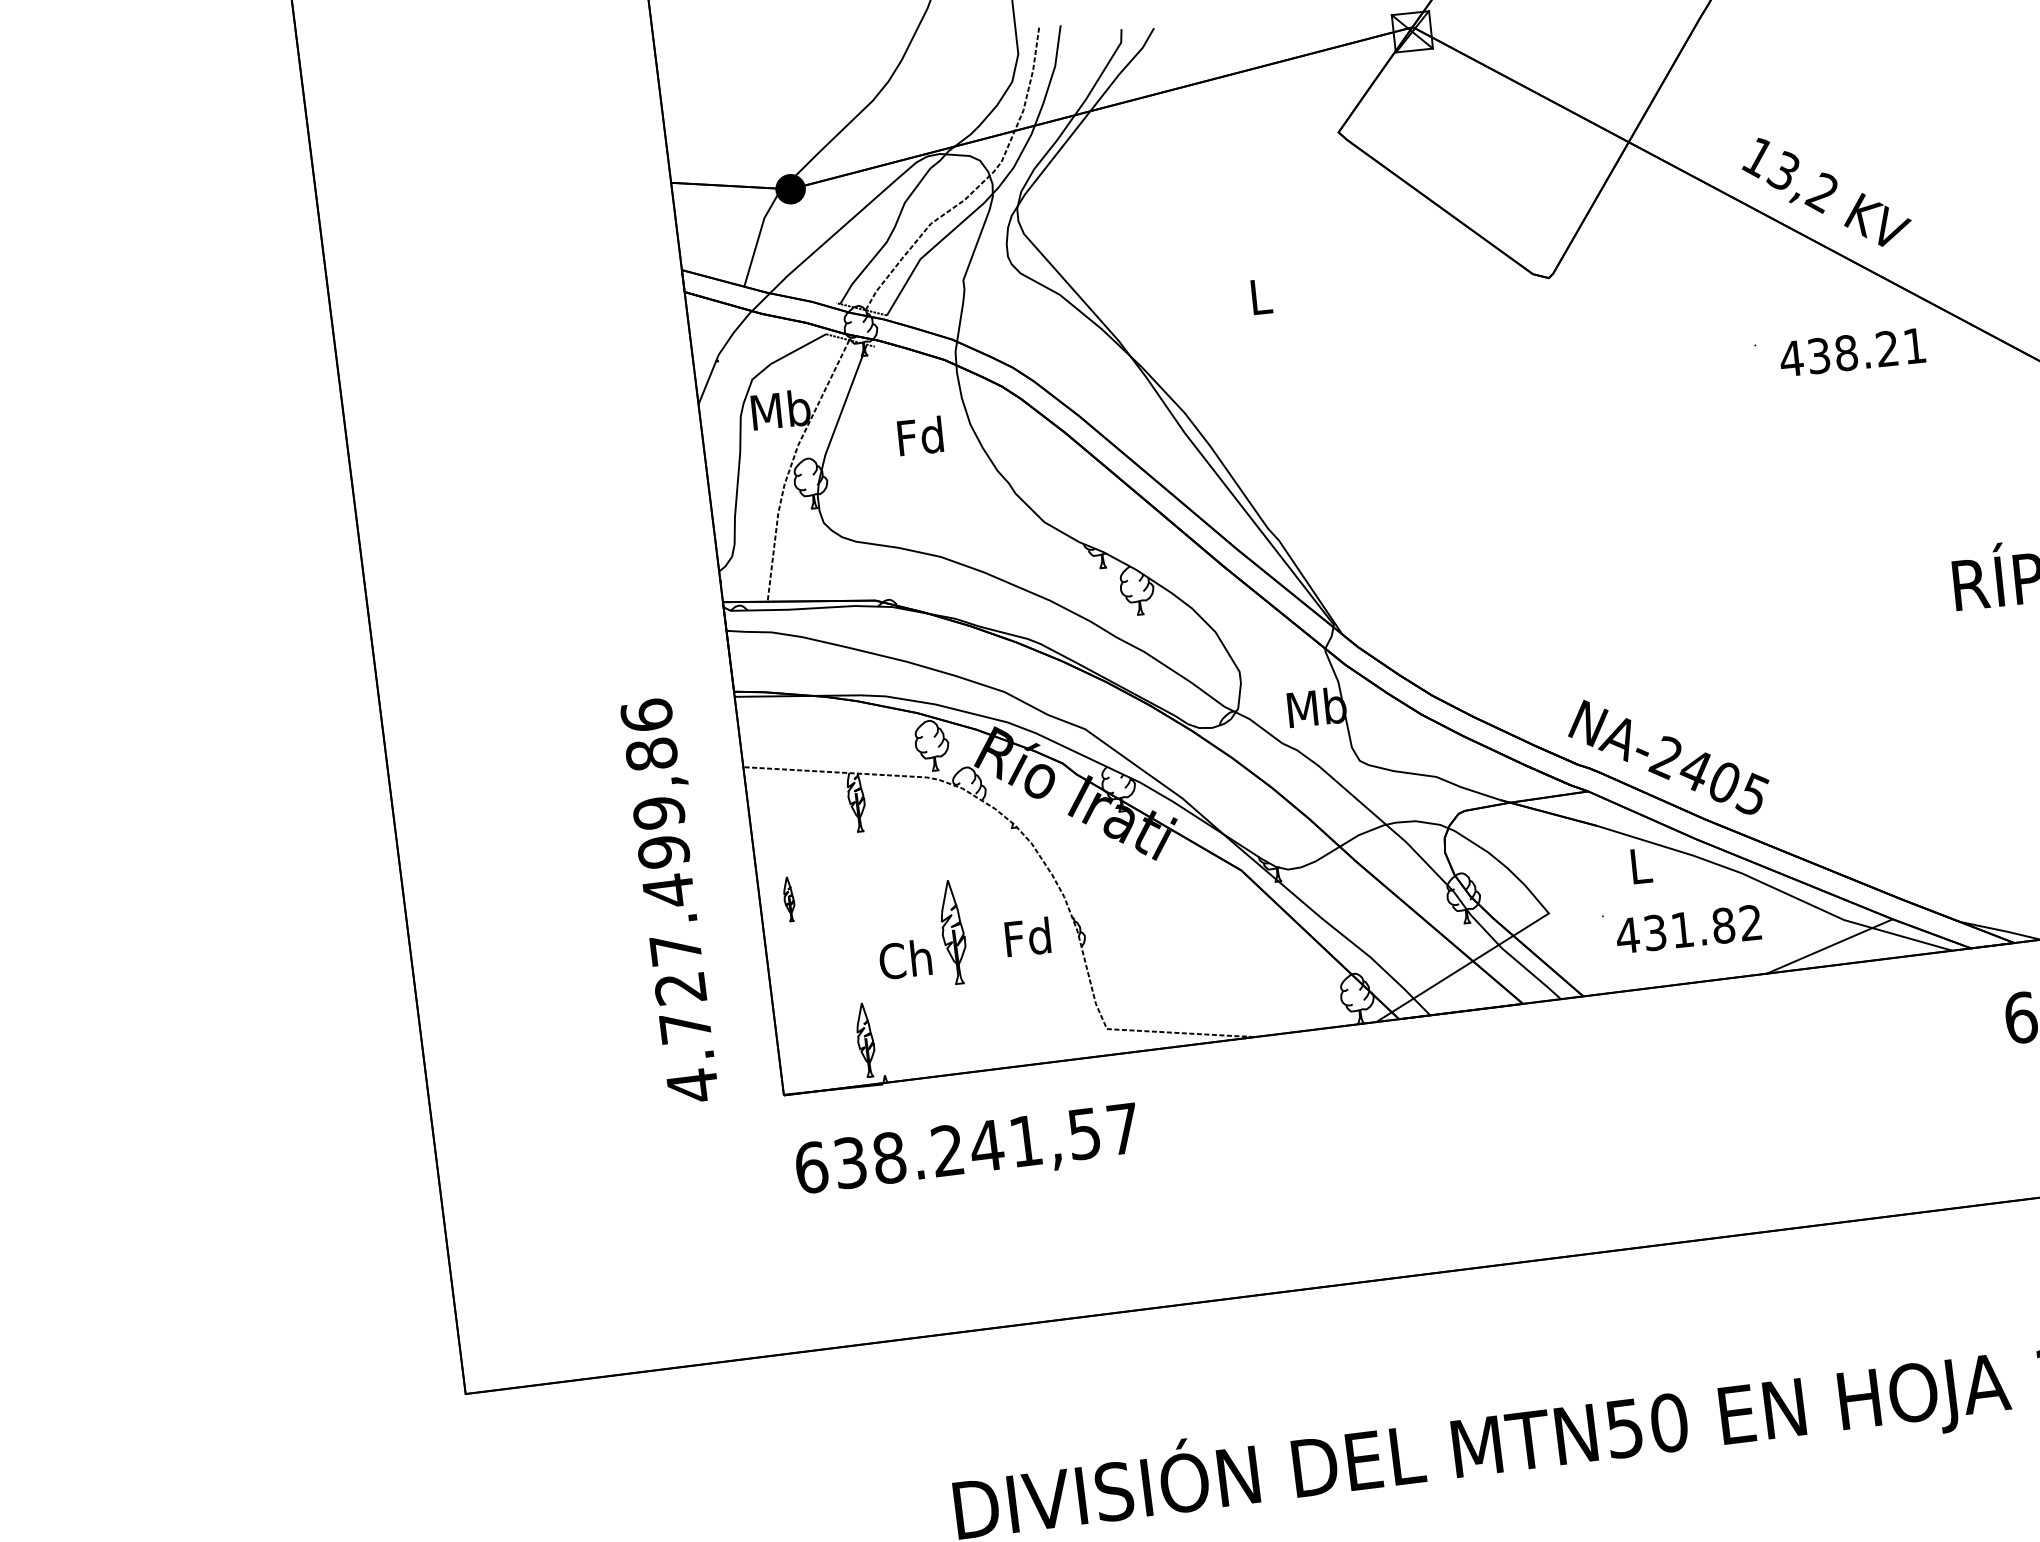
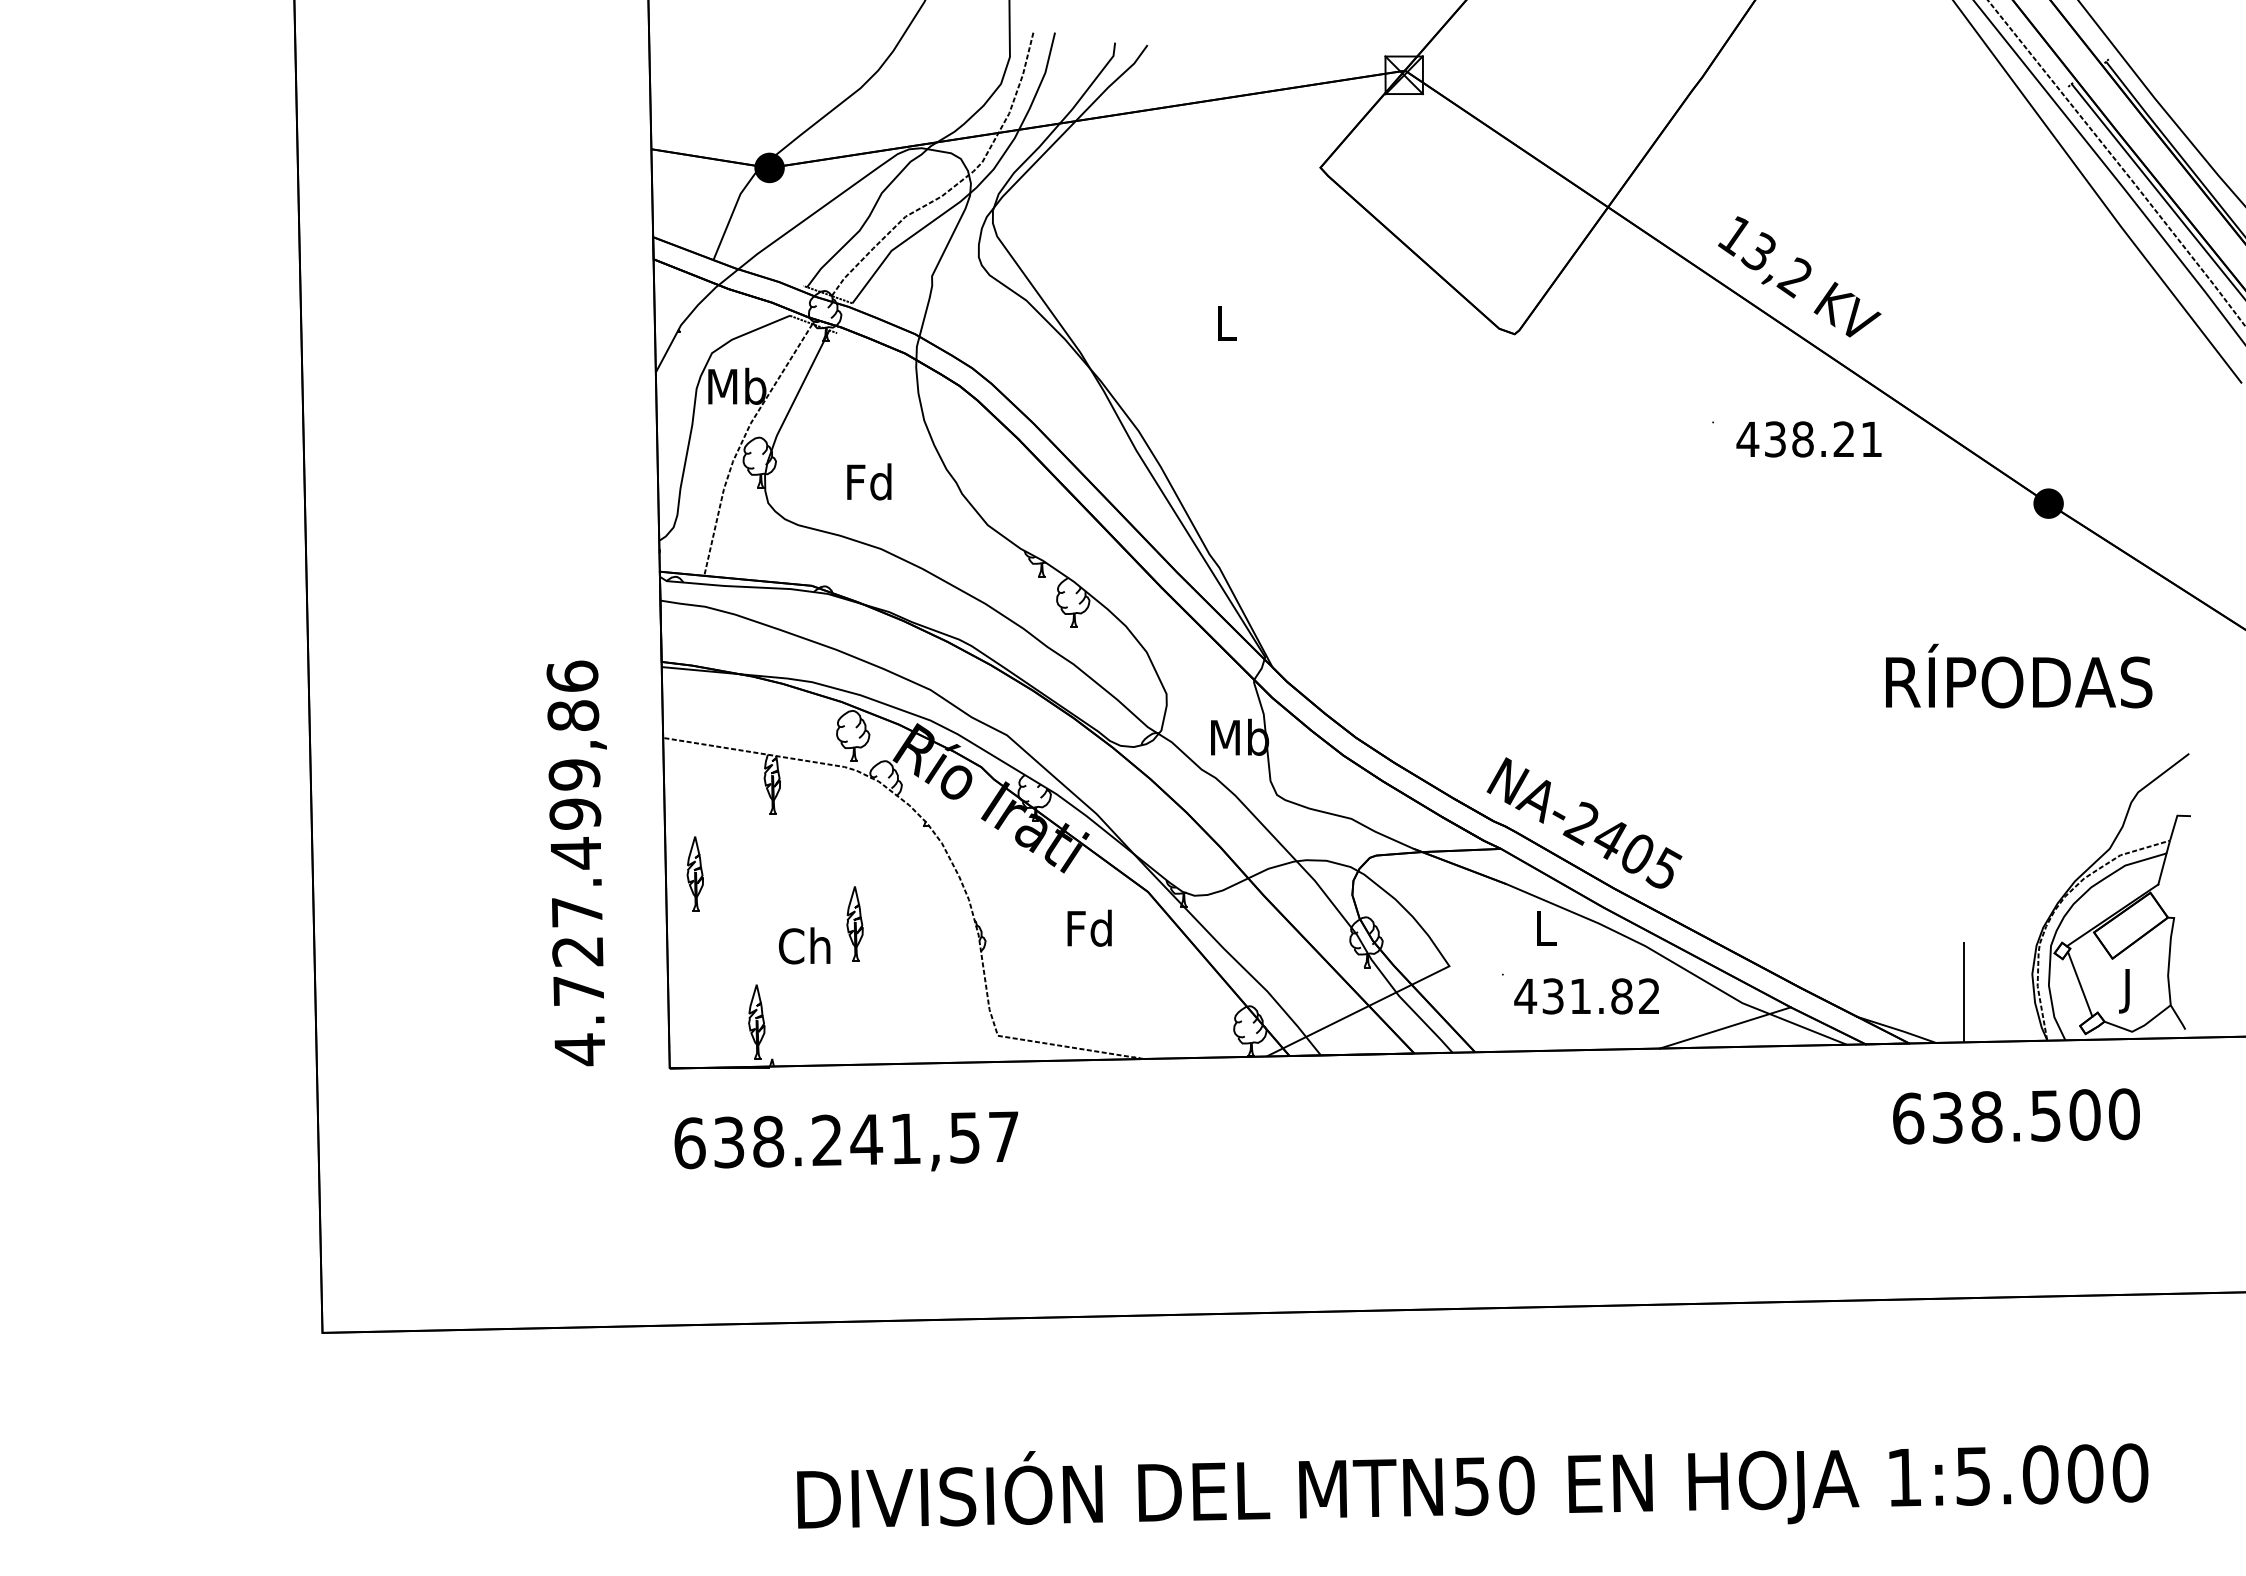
text: (920, 435) -> (869, 481), moved
part: (788, 898) -> (694, 873), size x1.67
part: (952, 932) -> (854, 923), size x0.71
text: (1027, 936) -> (1089, 927), moved

